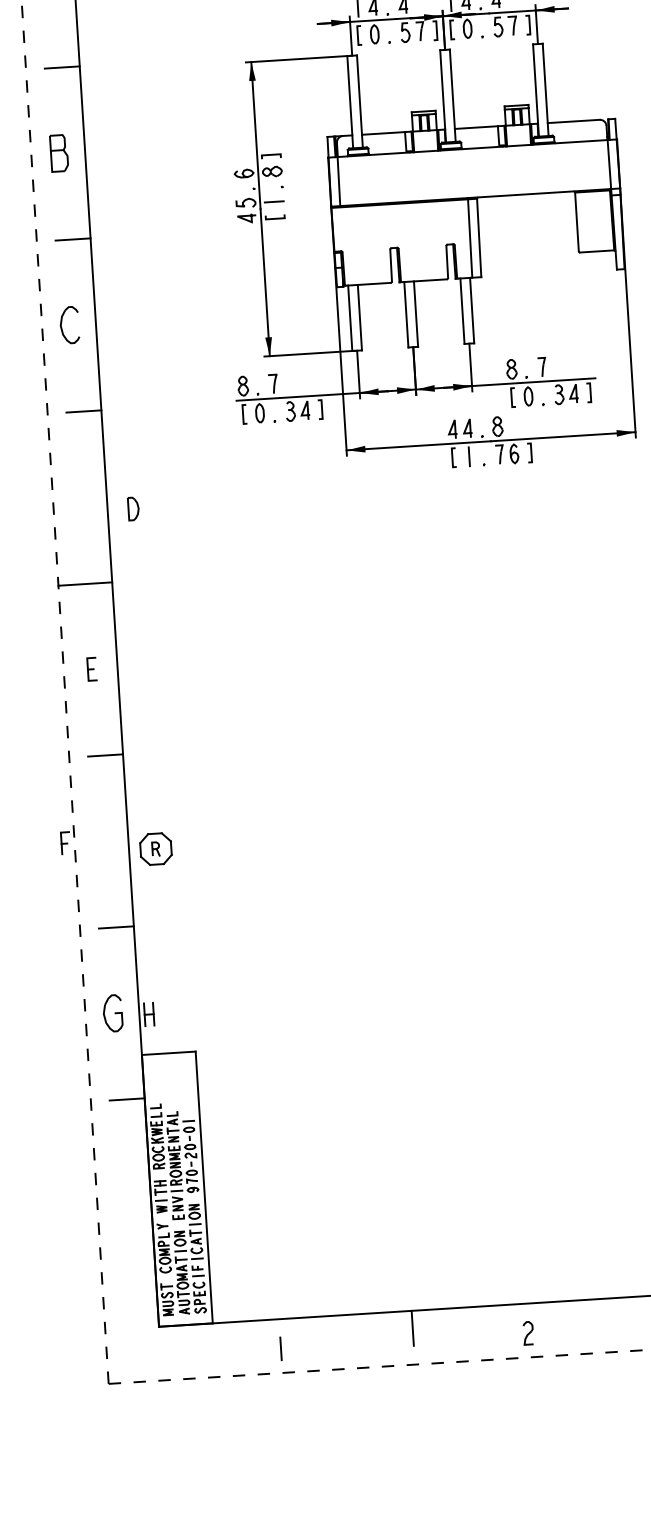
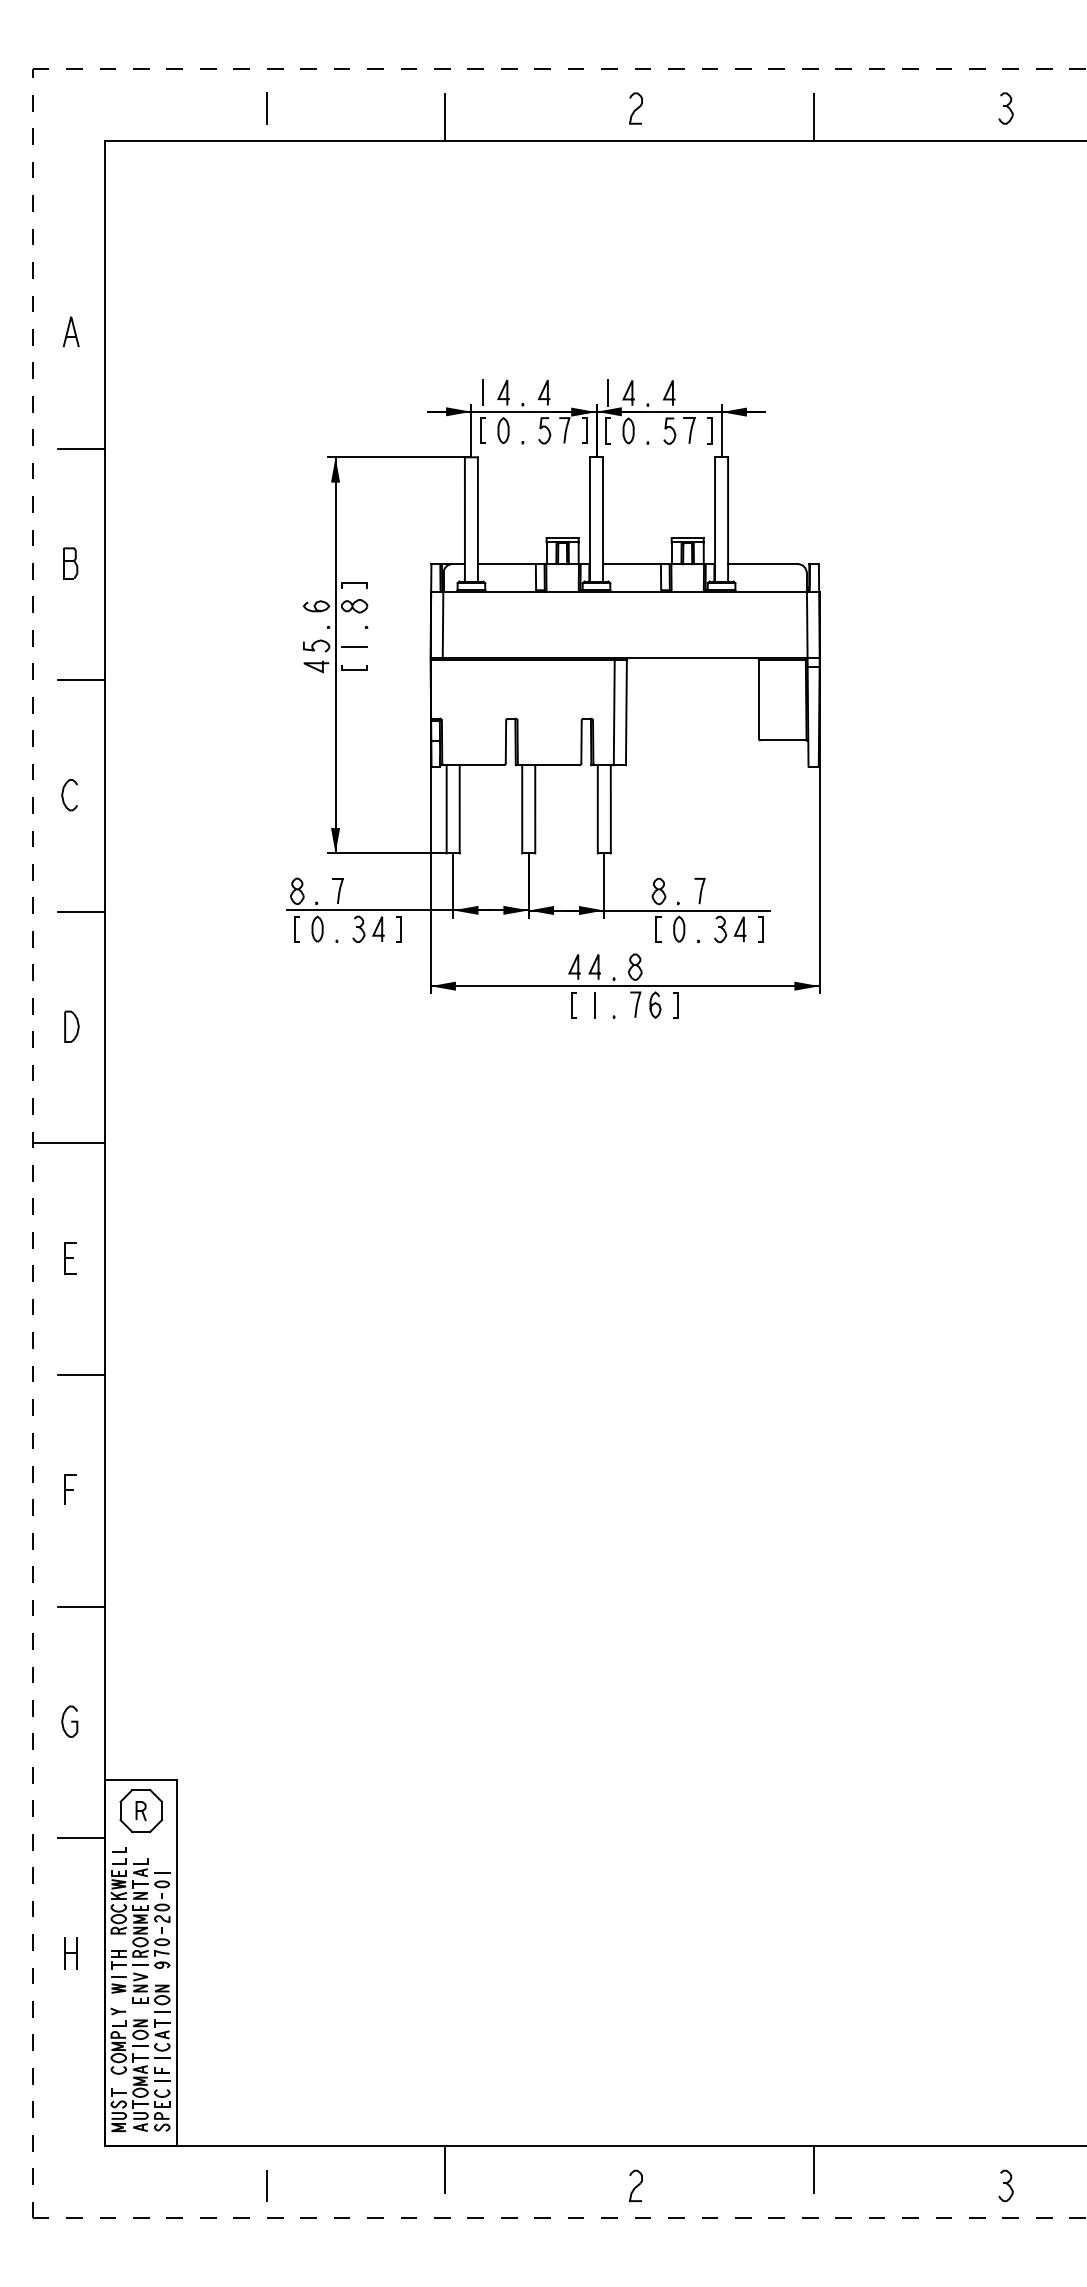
part: (59, 153) -> (70, 563), size x0.62
part: (69, 325) -> (69, 795), size x0.62
part: (133, 508) -> (71, 1026), moved
part: (65, 843) -> (70, 1489), moved
part: (155, 848) -> (140, 1810), moved
part: (112, 1013) -> (69, 1721), size x0.62
part: (148, 1014) -> (70, 1953), moved
part: (528, 1333) -> (635, 2185), moved

